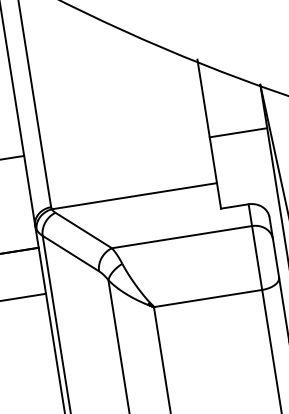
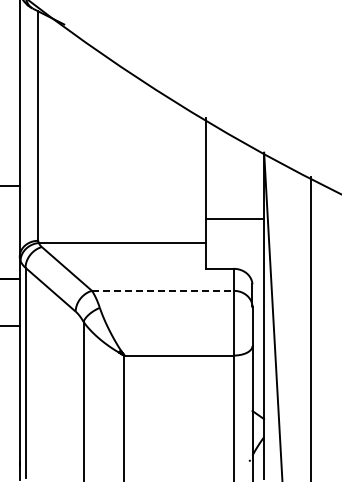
line: (237, 132) -> (234, 218), moved
line: (181, 236) -> (162, 290), solid -> dashed

